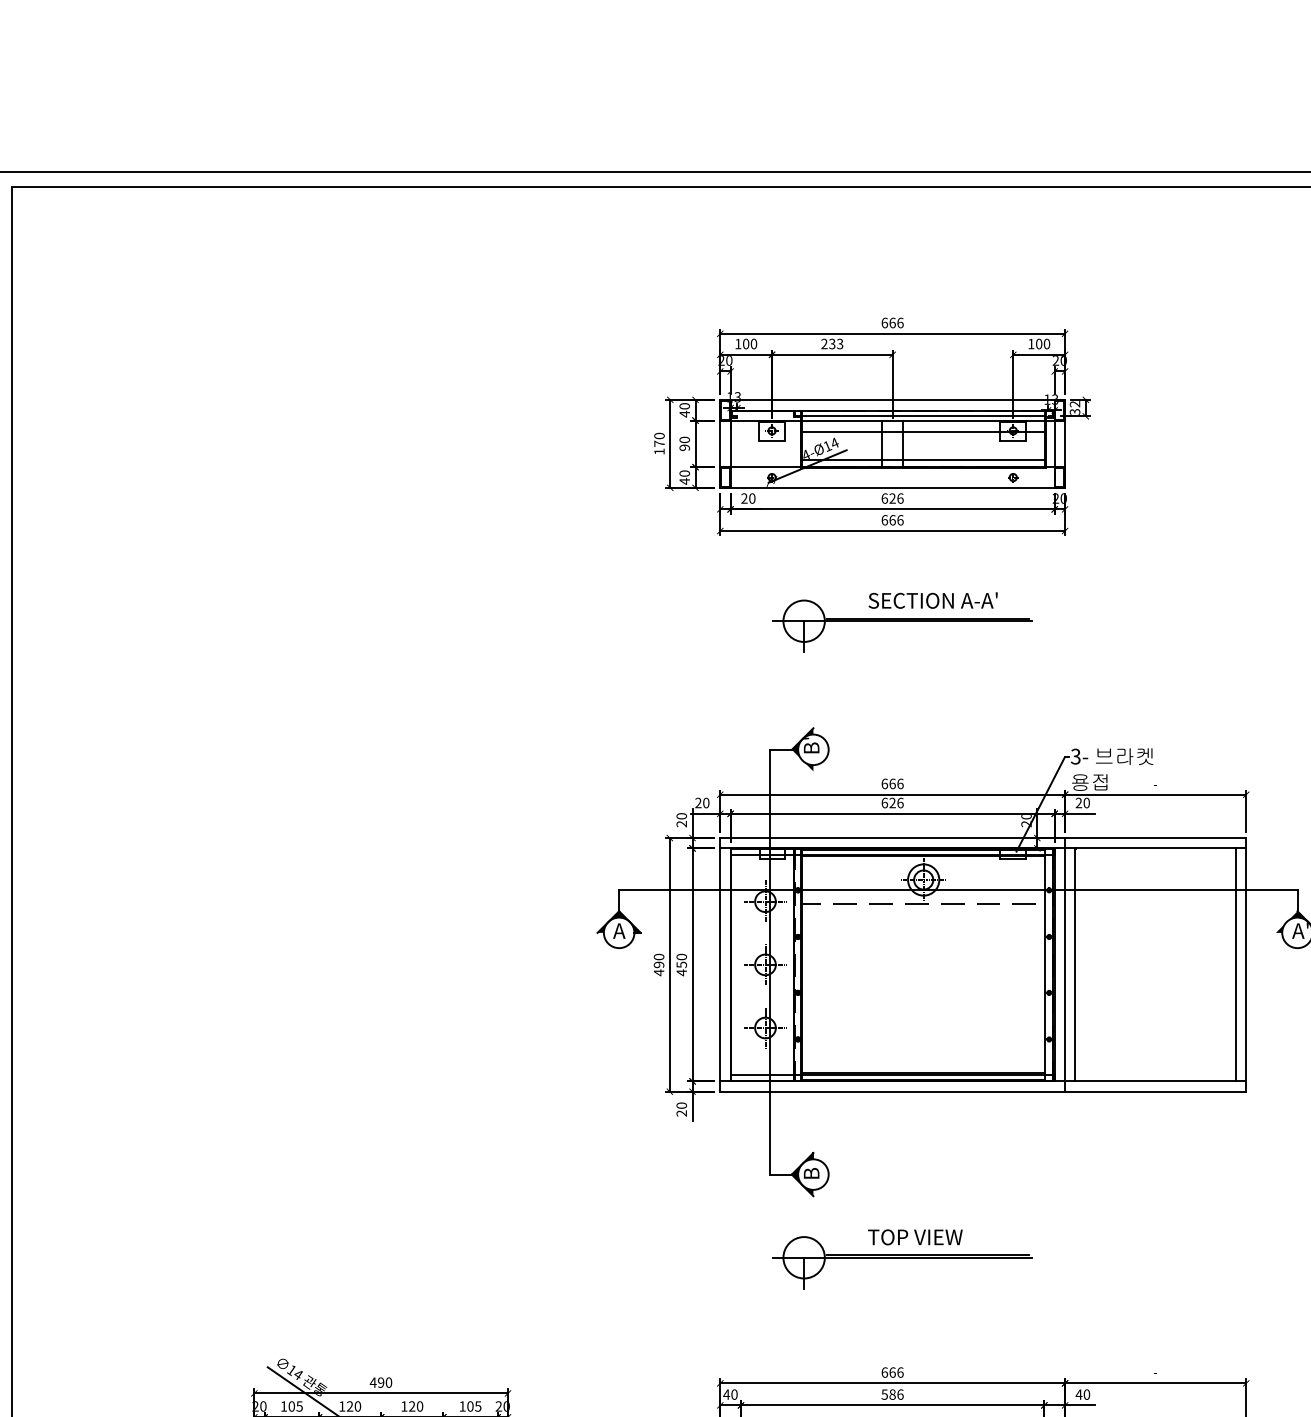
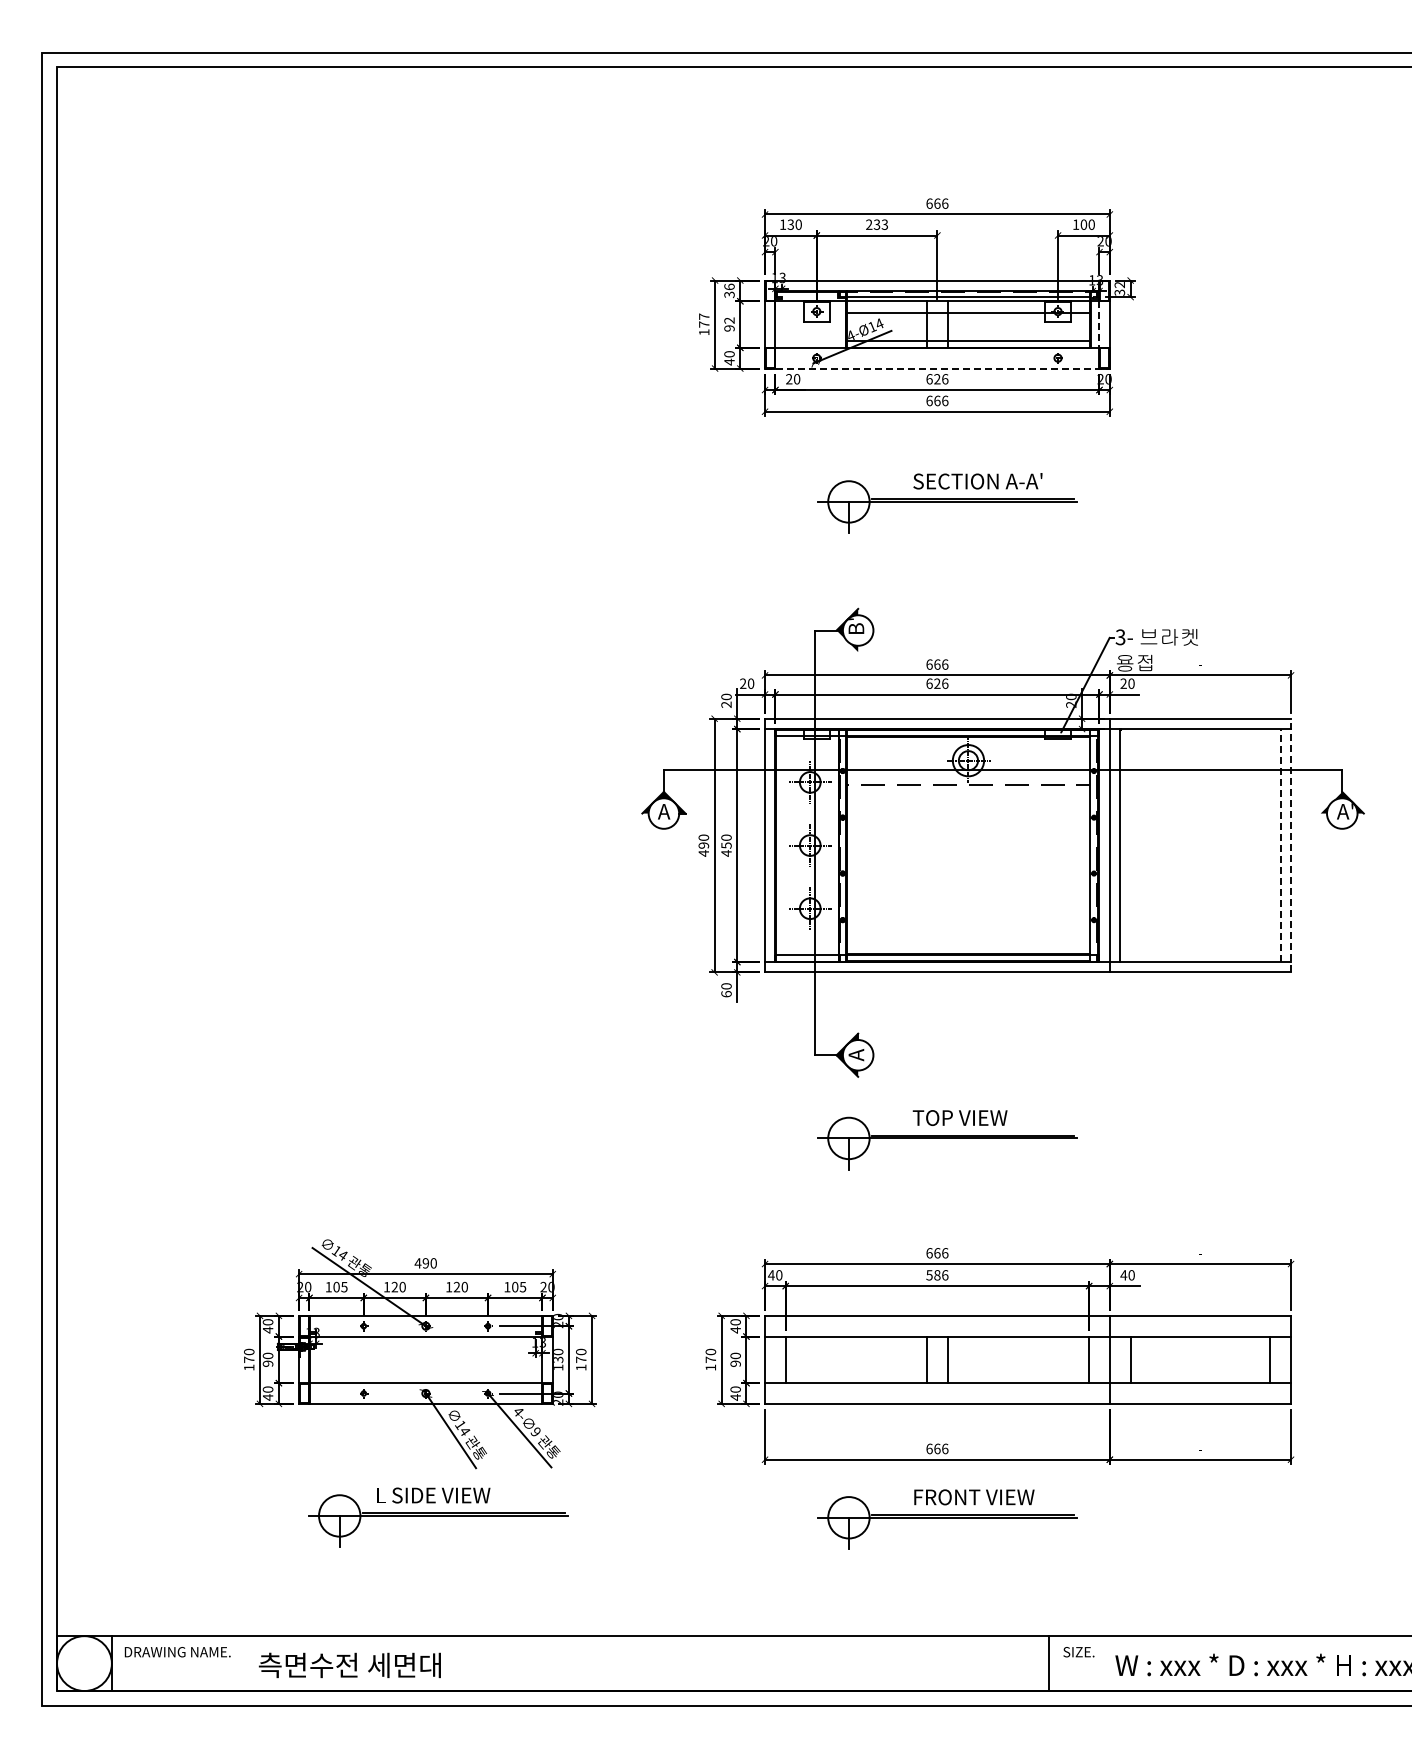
text: (745, 343) -> (790, 224), 100 -> 130
text: (684, 409) -> (729, 290), 40 -> 36
text: (659, 435) -> (704, 316), 170 -> 177
text: (684, 439) -> (729, 320), 90 -> 92
line: (1054, 444) -> (1099, 325), solid -> dashed
line: (892, 487) -> (937, 368), solid -> dashed
line: (1235, 964) -> (1280, 845), solid -> dashed
line: (1246, 964) -> (1291, 845), solid -> dashed
text: (681, 1112) -> (726, 993), 20 -> 60
text: (811, 1173) -> (856, 1054), B -> A

